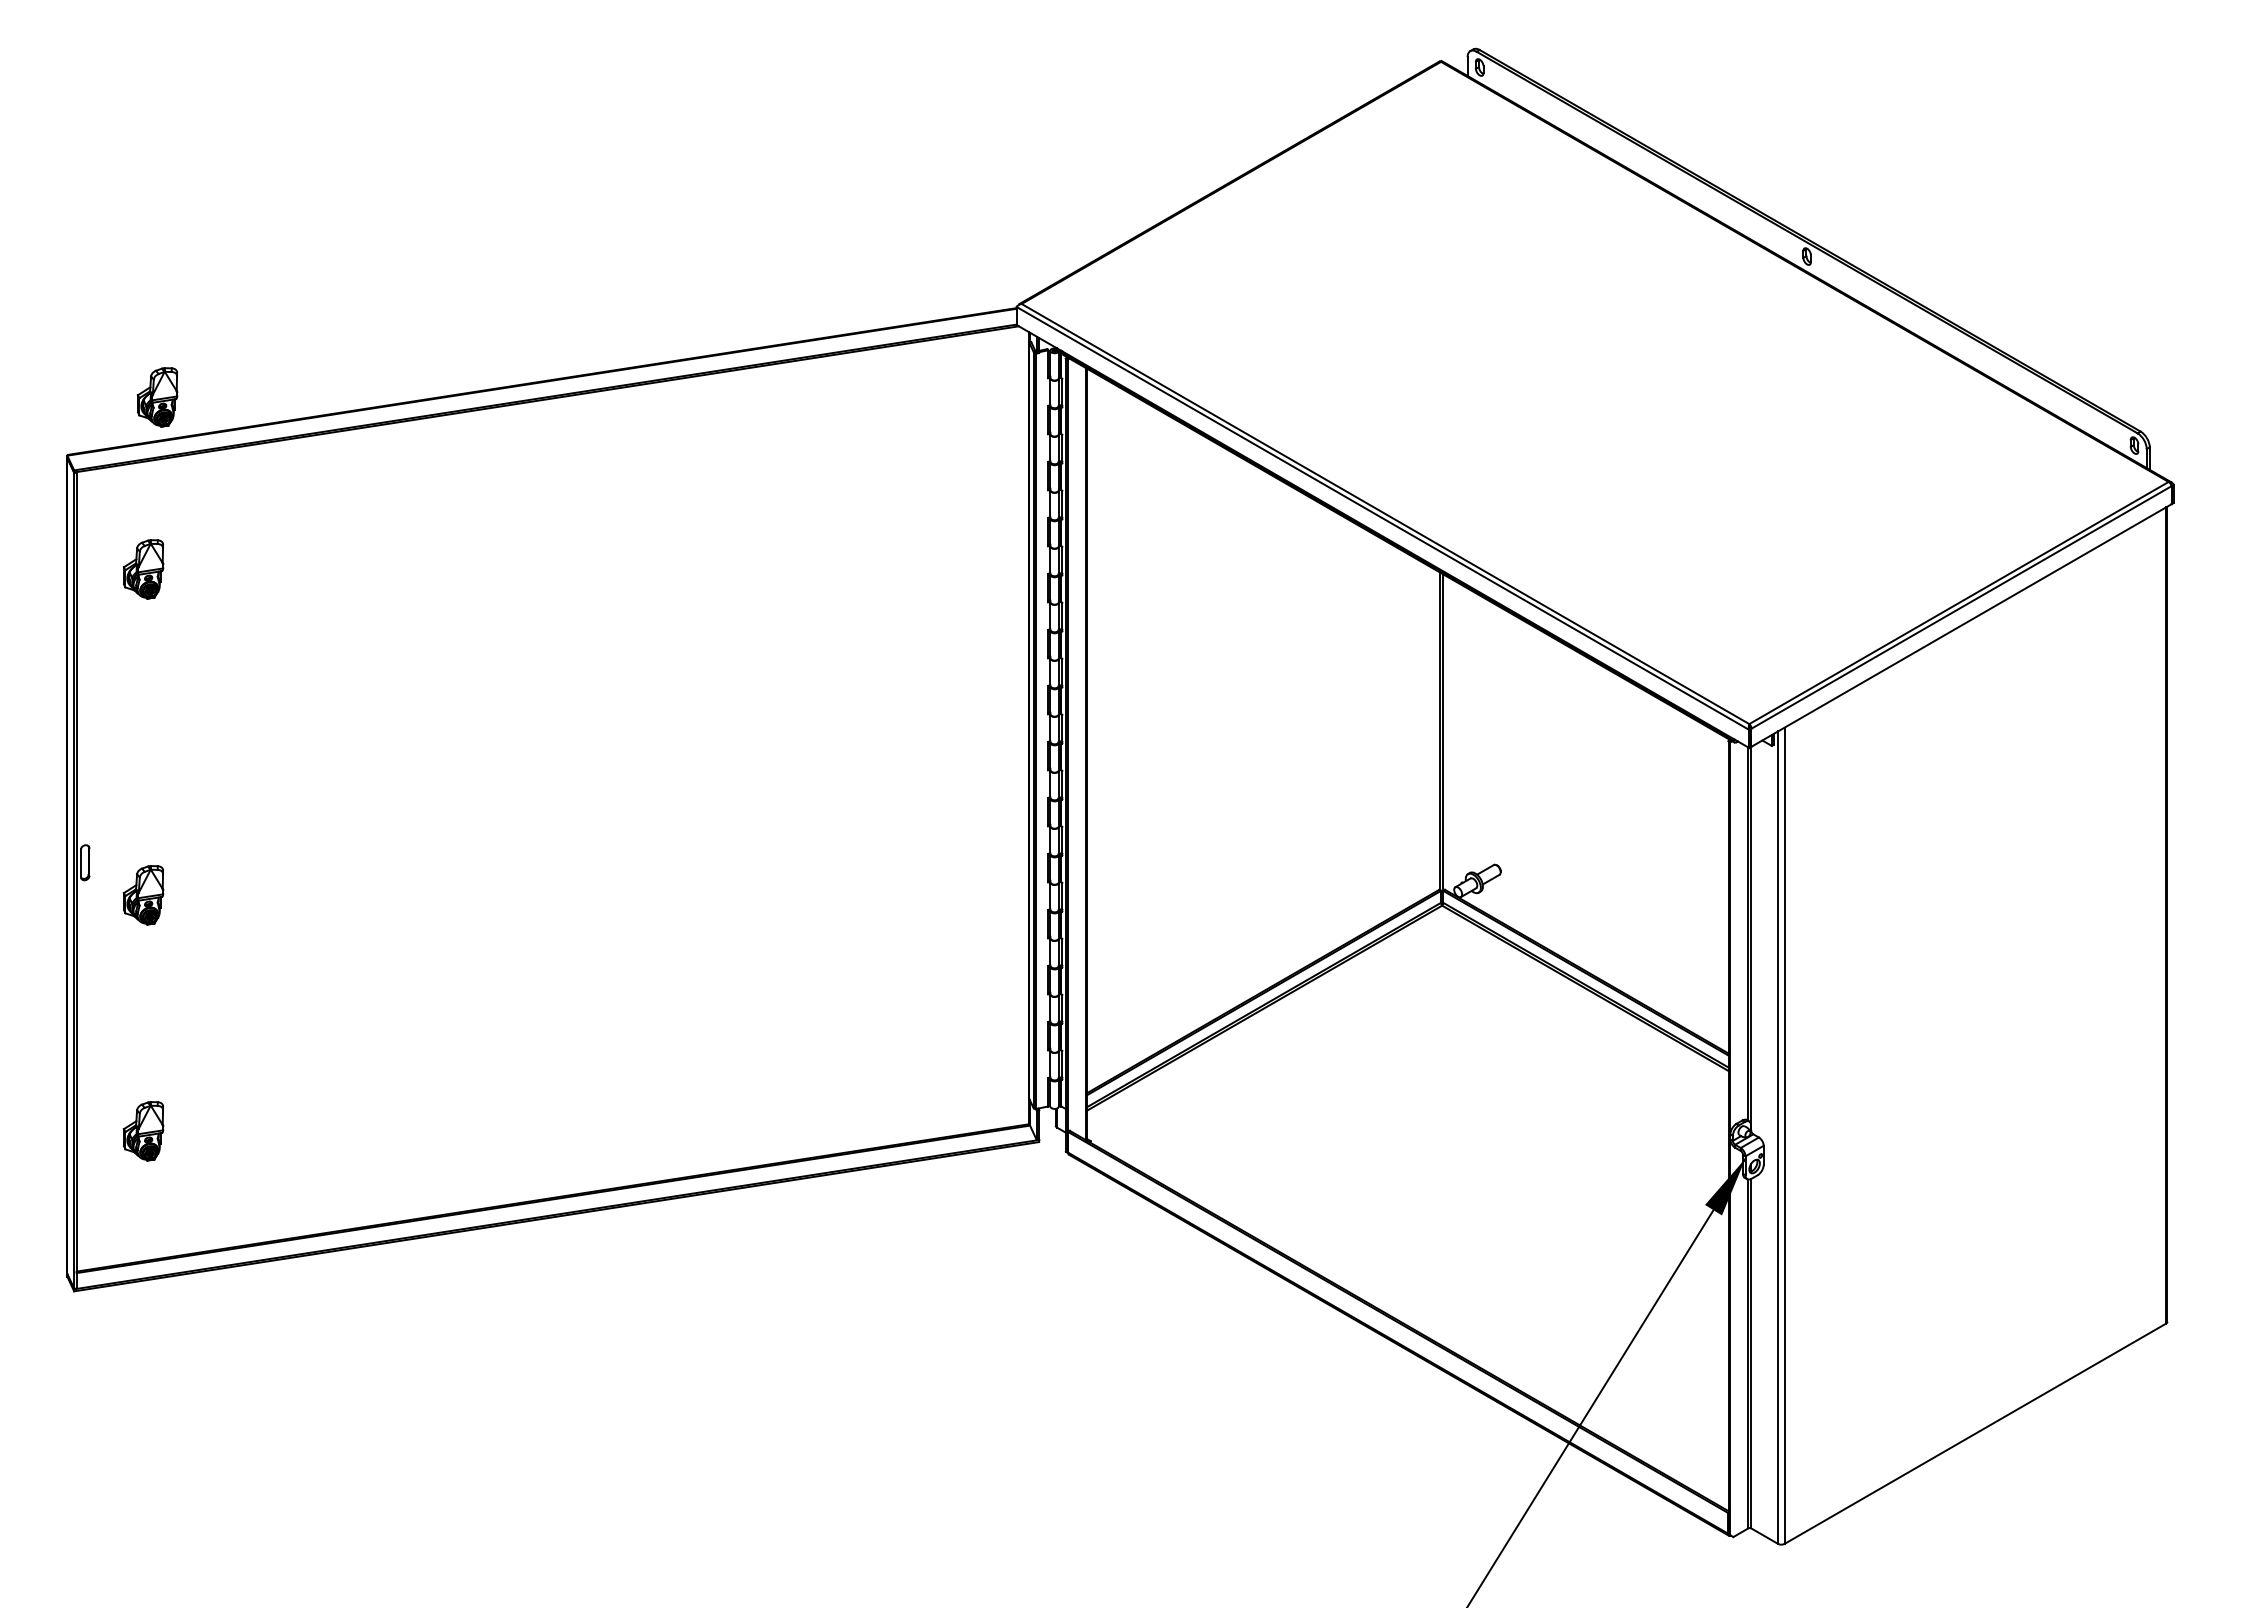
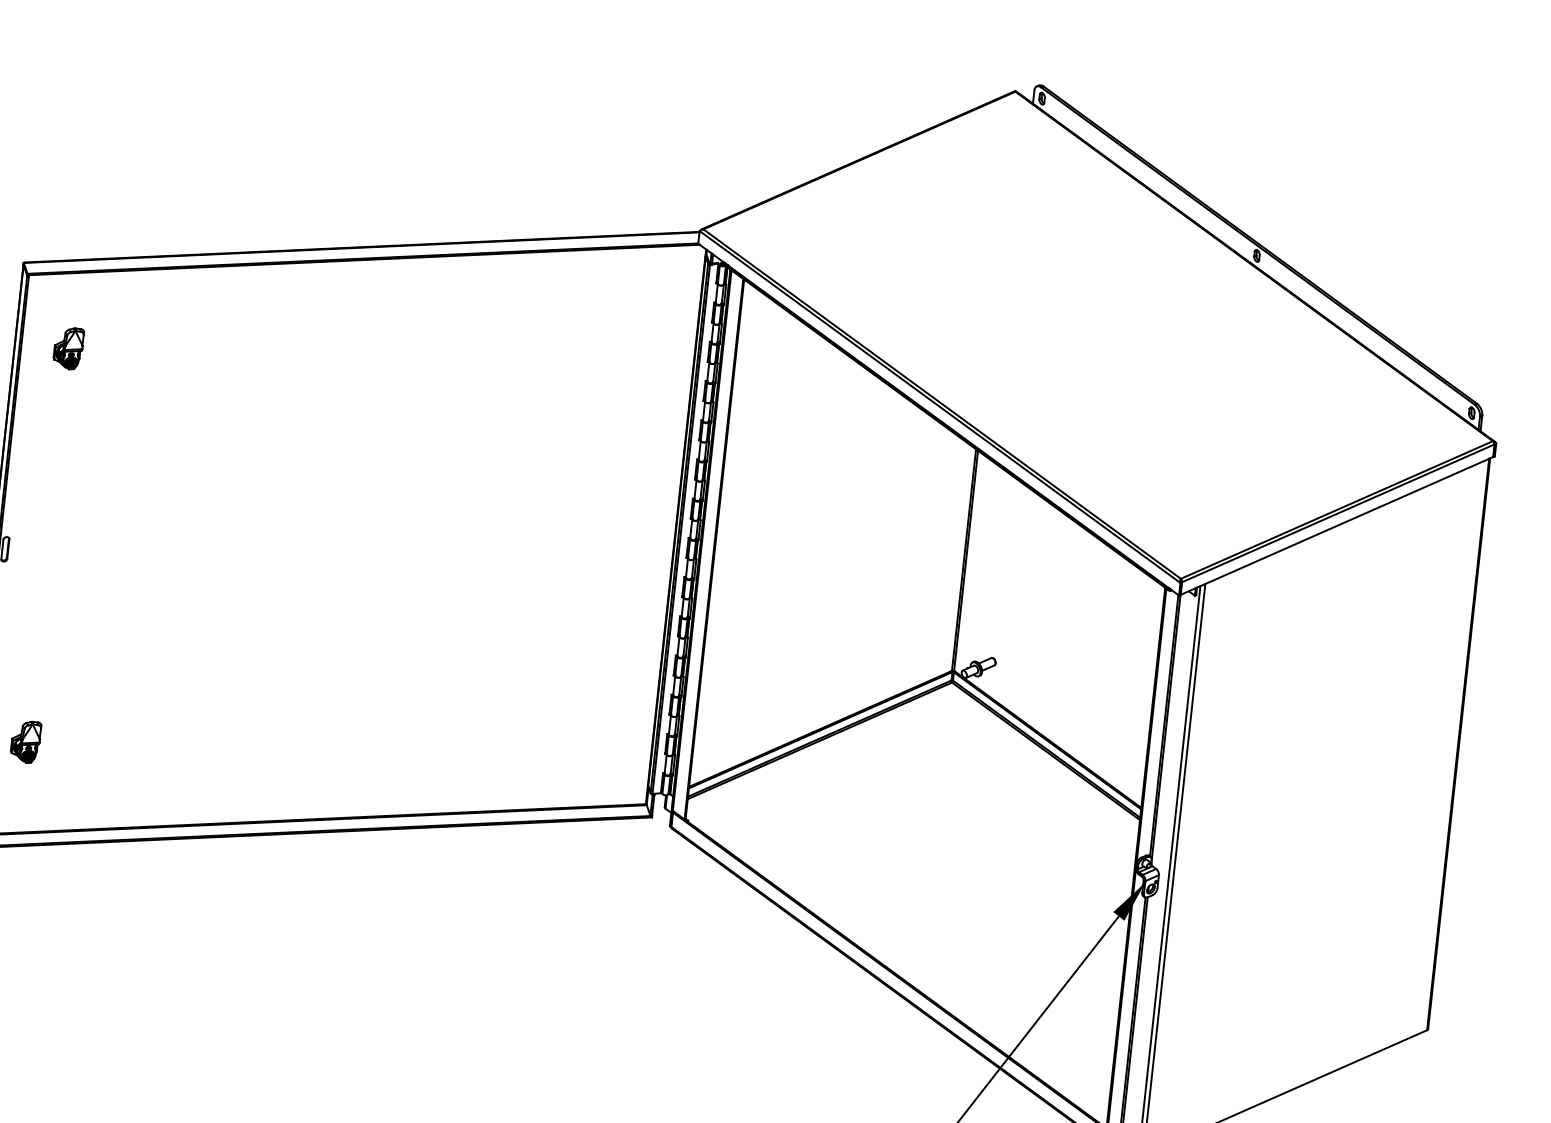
part: (157, 397) -> (91, 229), removed
part: (143, 895) -> (43, 576), removed

